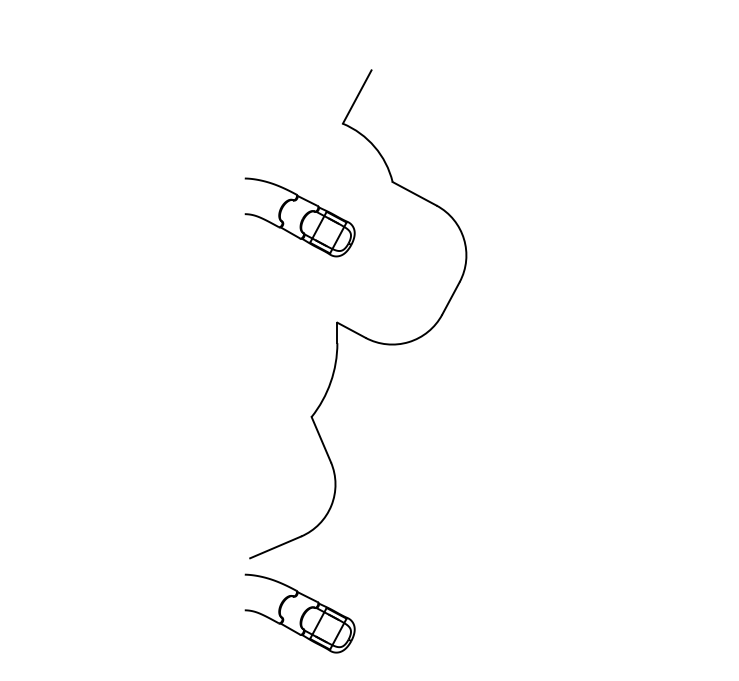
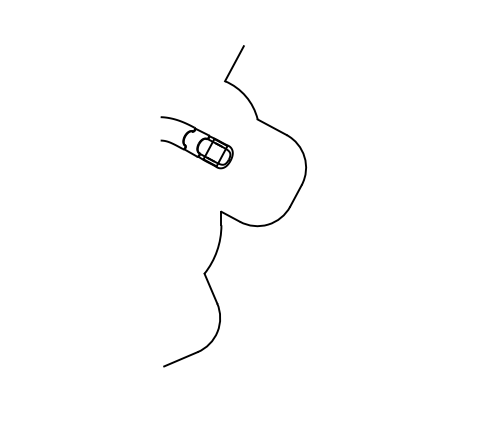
part: (299, 613) -> (196, 402), removed

